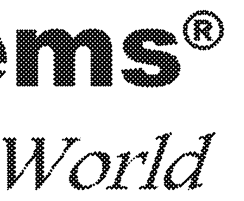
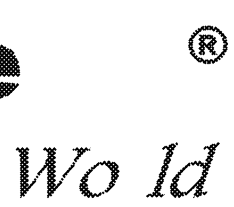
part: (63, 57) -> (74, 70), removed
hatch: (150, 58) -> (157, 71), removed
hatch: (127, 169) -> (135, 178), removed

